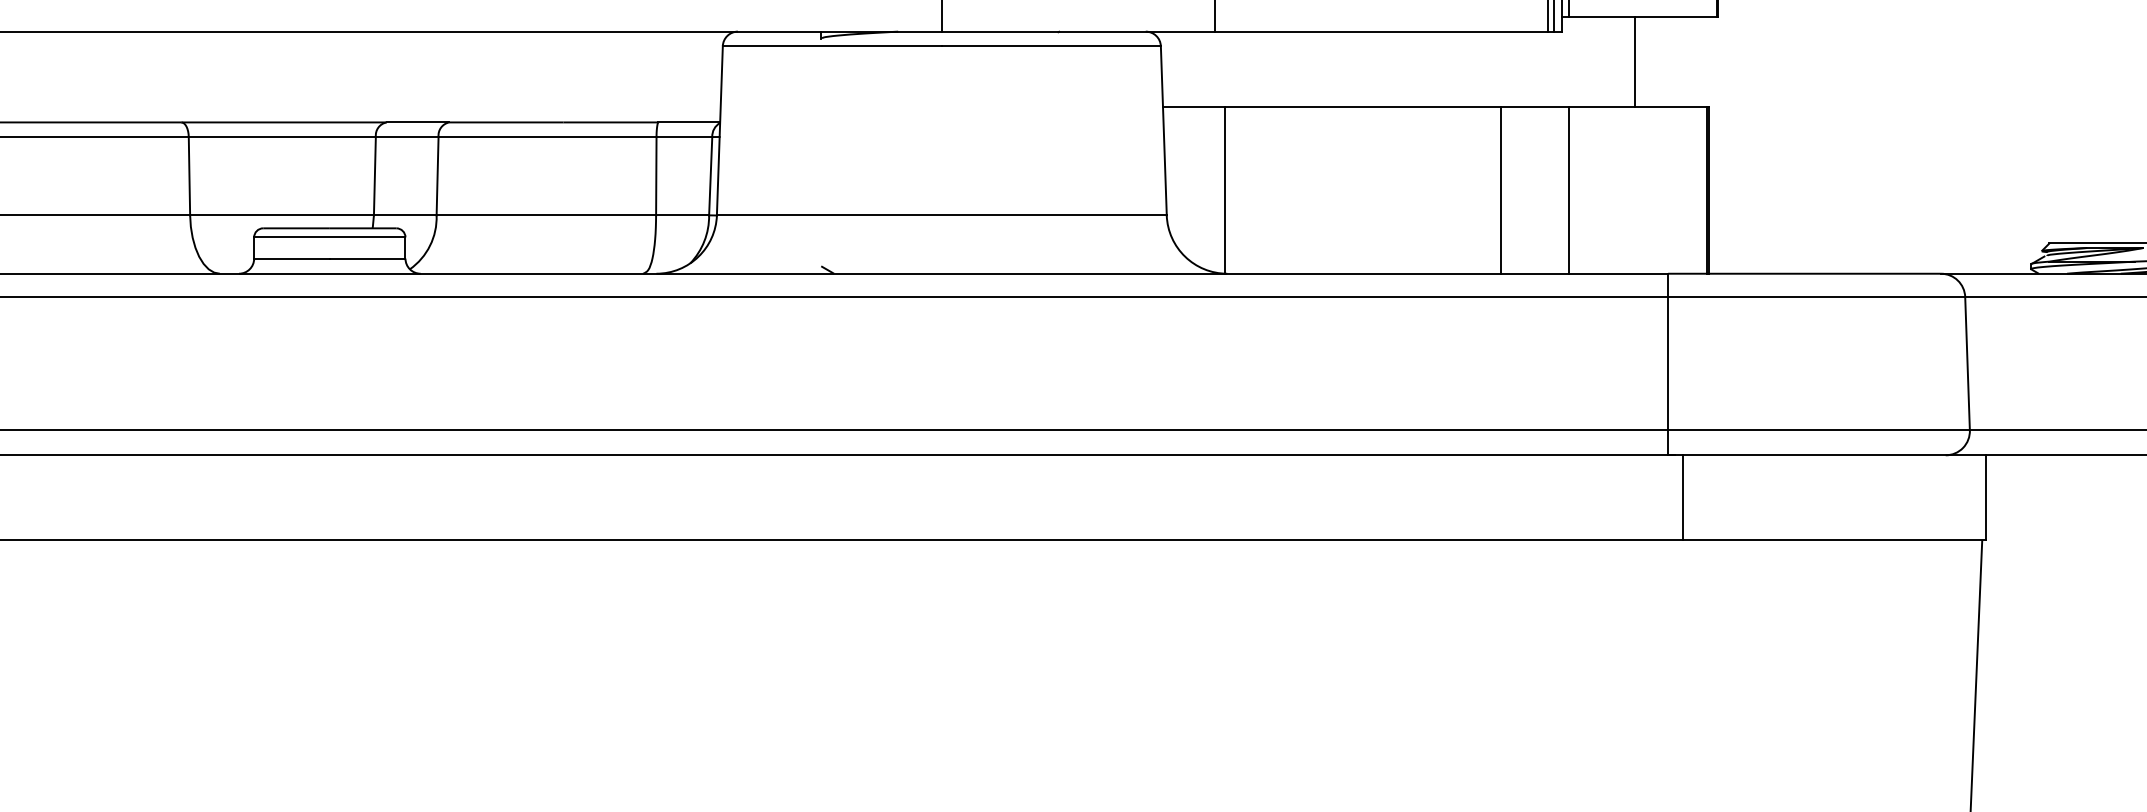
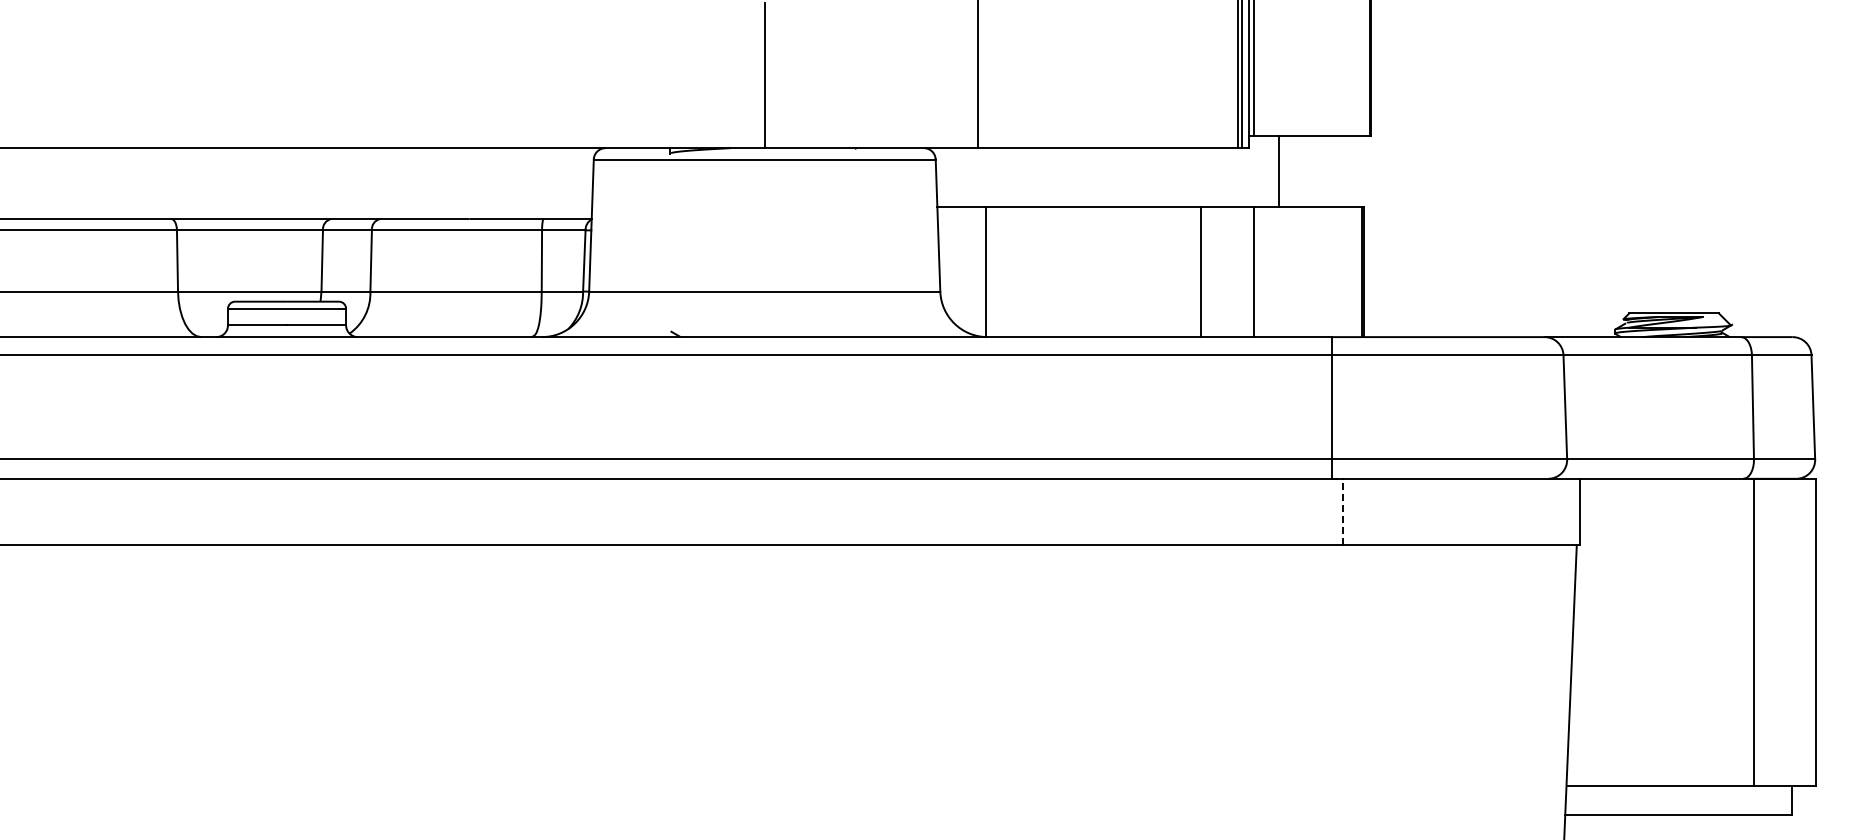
line: (1634, 61) -> (1278, 171), moved
line: (1683, 497) -> (1343, 511), solid -> dashed

